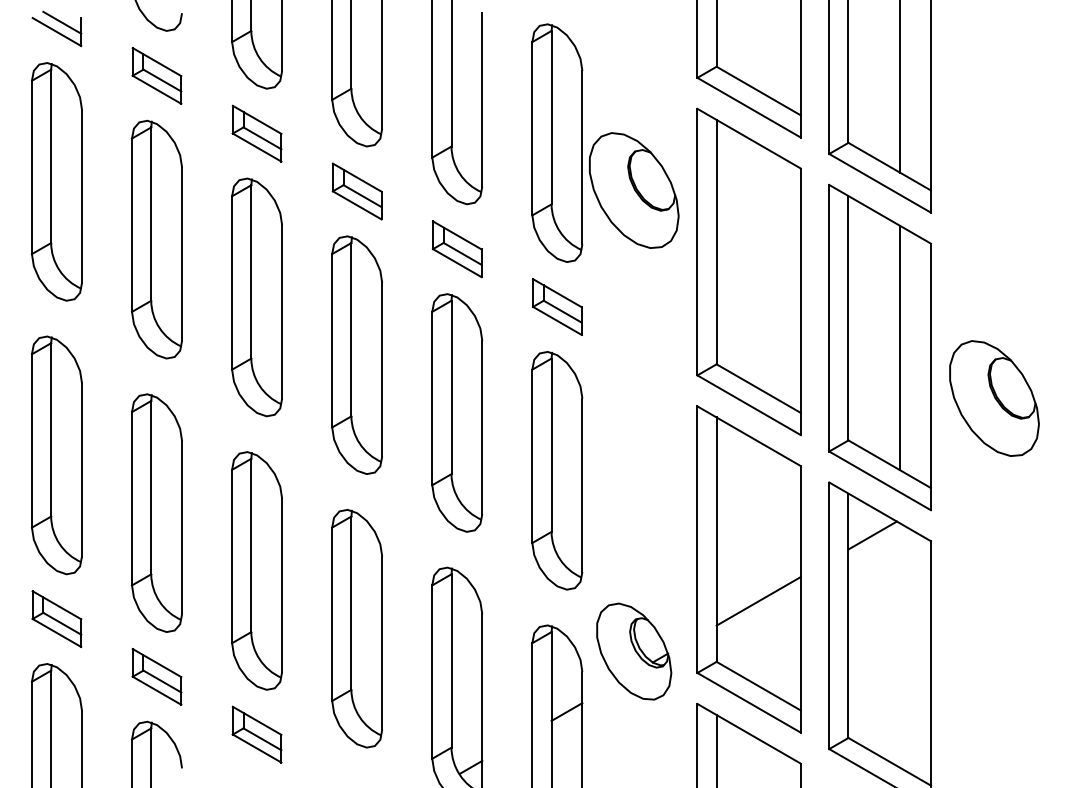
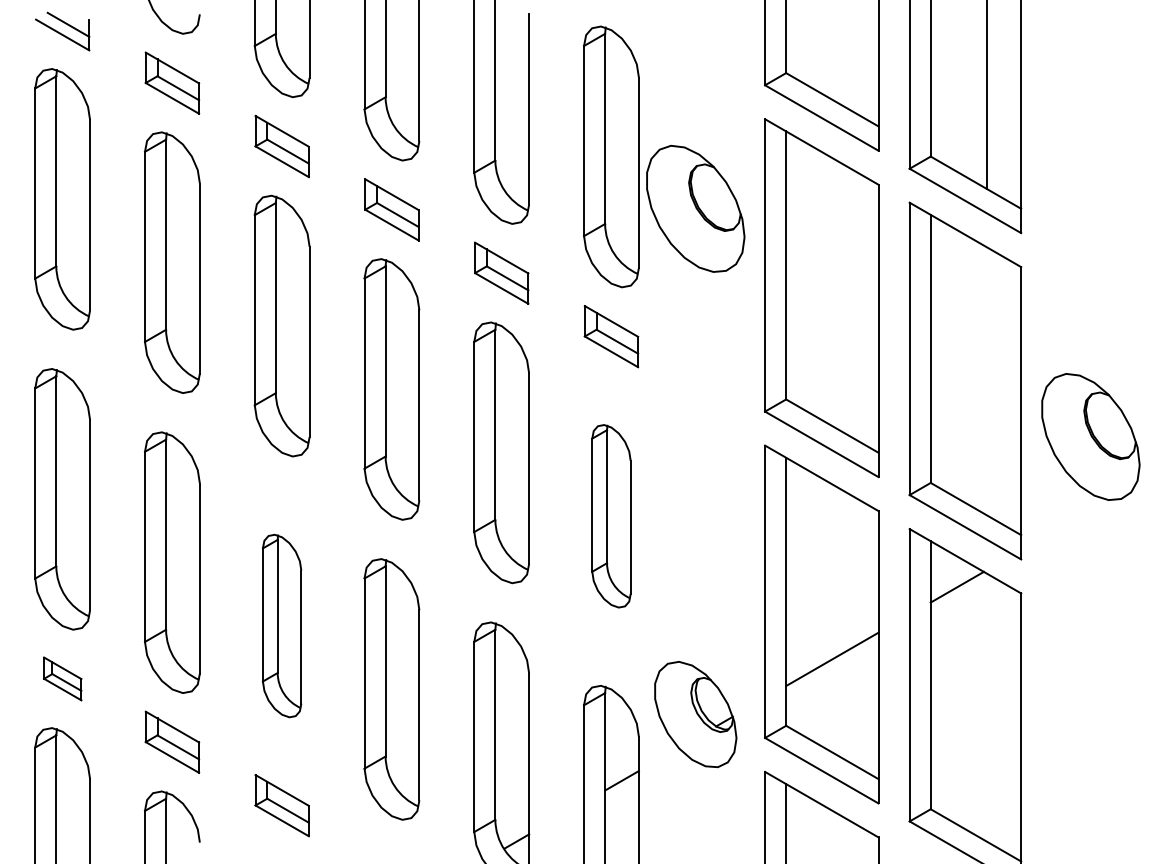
line: (900, 347) -> (987, 381), removed
part: (557, 471) -> (611, 516), size x0.7
part: (256, 570) -> (281, 625), size x0.7
part: (56, 618) -> (62, 678), size x0.7

